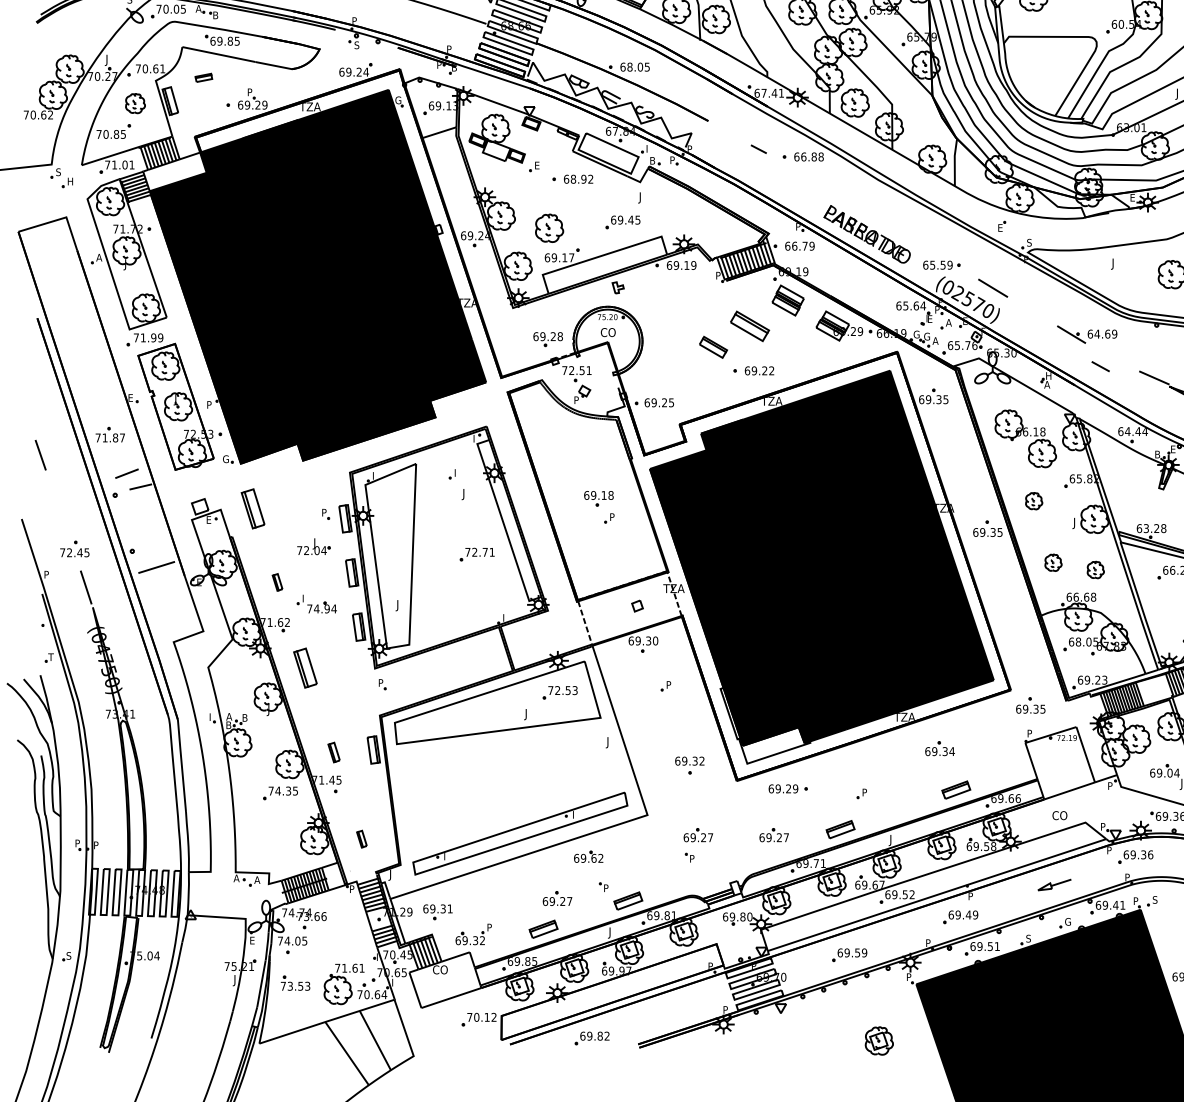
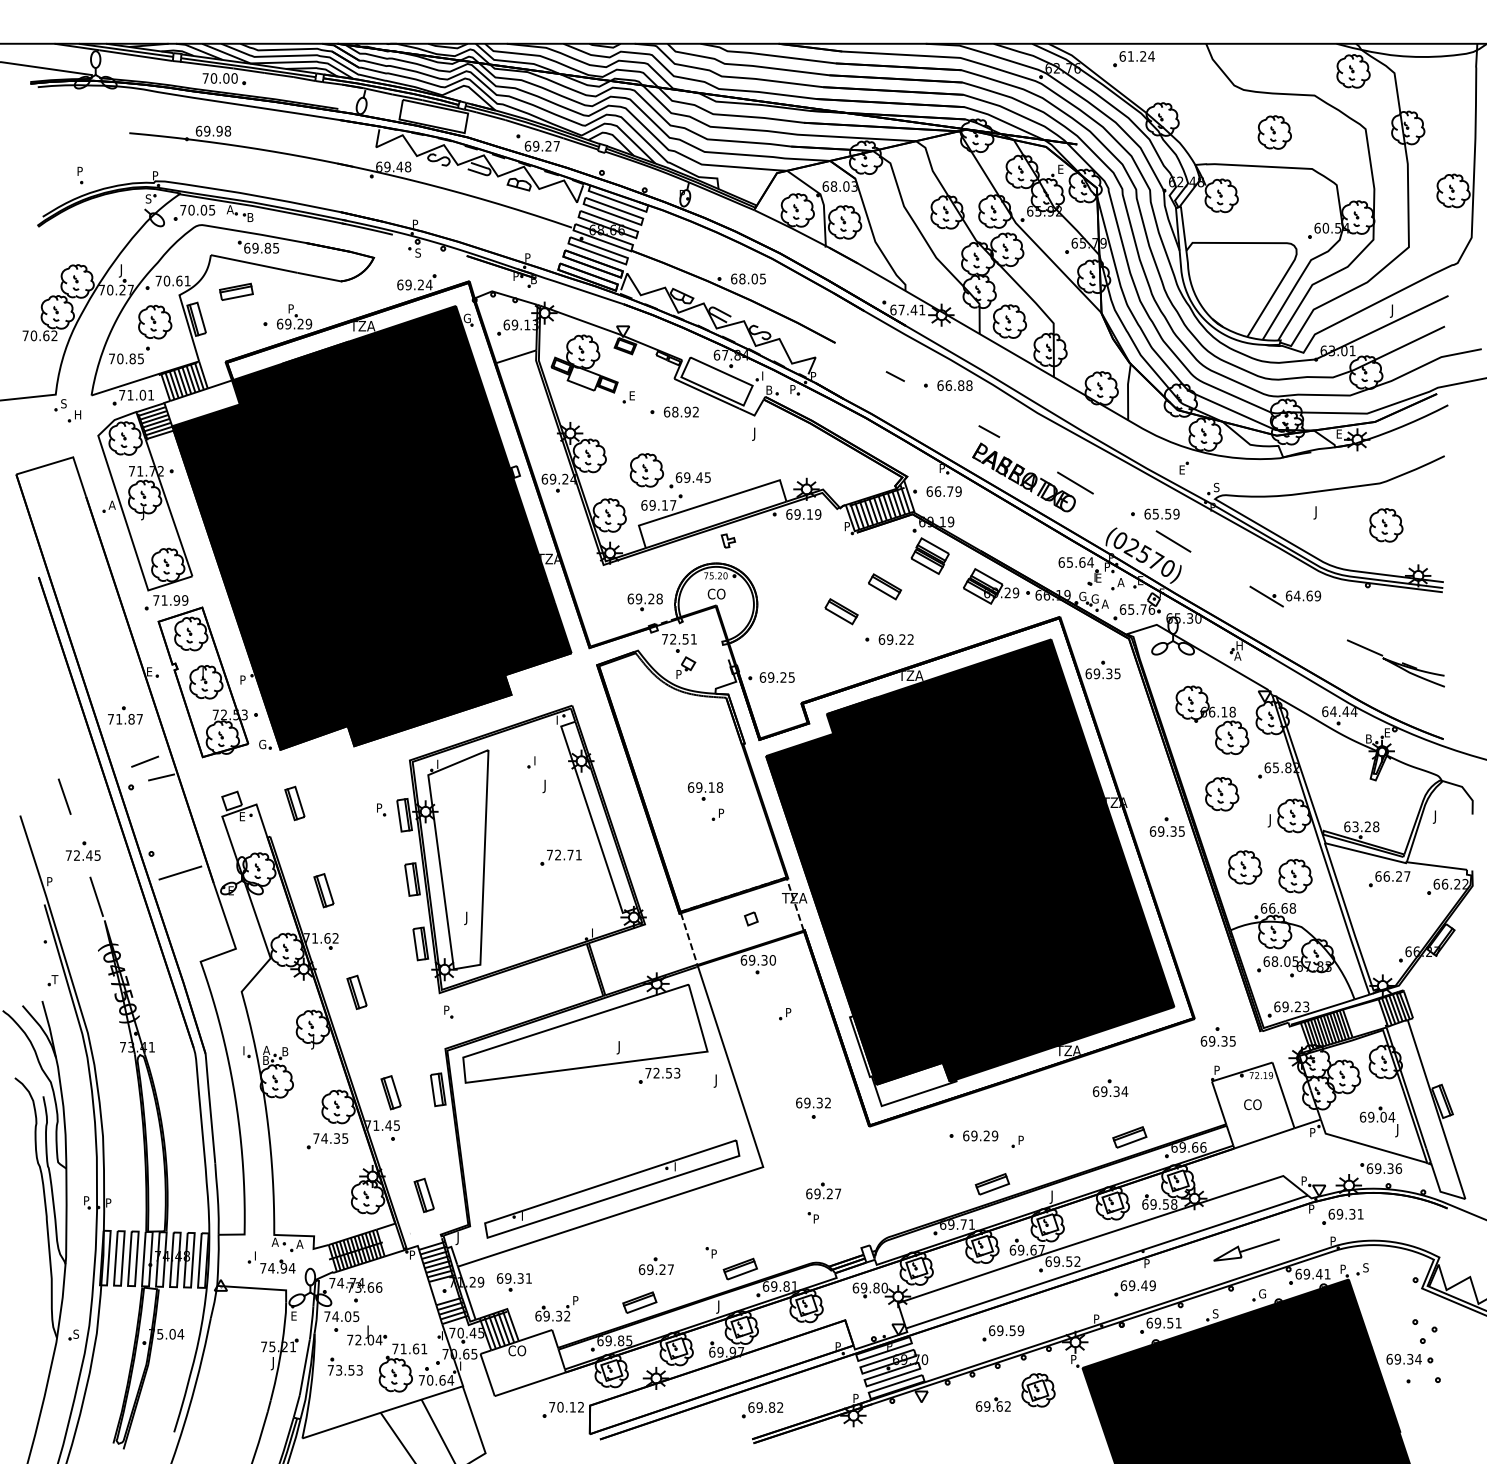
part: (203, 77) -> (236, 291), size x1.67
part: (135, 103) -> (155, 322), size x1.43
part: (622, 222) -> (689, 480), moved
line: (910, 238) -> (1075, 482), added
text: (937, 264) -> (1161, 513), moved
part: (749, 326) -> (884, 586), size x0.71
line: (1100, 366) -> (989, 431), moved
line: (40, 454) -> (64, 796), moved
part: (1034, 501) -> (1222, 794), size x1.67
part: (252, 508) -> (294, 803), size x0.71
part: (314, 546) -> (367, 1335), moved
part: (1053, 562) -> (1245, 867), size x1.67
part: (1095, 569) -> (1295, 875), size x1.67
part: (277, 582) -> (323, 890), size x1.67
part: (316, 604) -> (271, 1262), moved
part: (304, 667) -> (356, 991), size x0.71
part: (560, 692) -> (659, 1075), moved
part: (333, 752) -> (390, 1092), size x1.43
text: (783, 788) -> (980, 1135), moved
text: (1059, 815) -> (1252, 1104), moved
part: (774, 834) -> (913, 1190), removed
part: (361, 839) -> (423, 1195), size x1.67
text: (1150, 854) -> (1360, 1213), 69.36 -> 69.31
part: (587, 856) -> (992, 1404), moved
part: (1054, 884) -> (1246, 1249), size x1.67
part: (592, 1038) -> (762, 1410), moved
part: (879, 1041) -> (1038, 1390), moved

